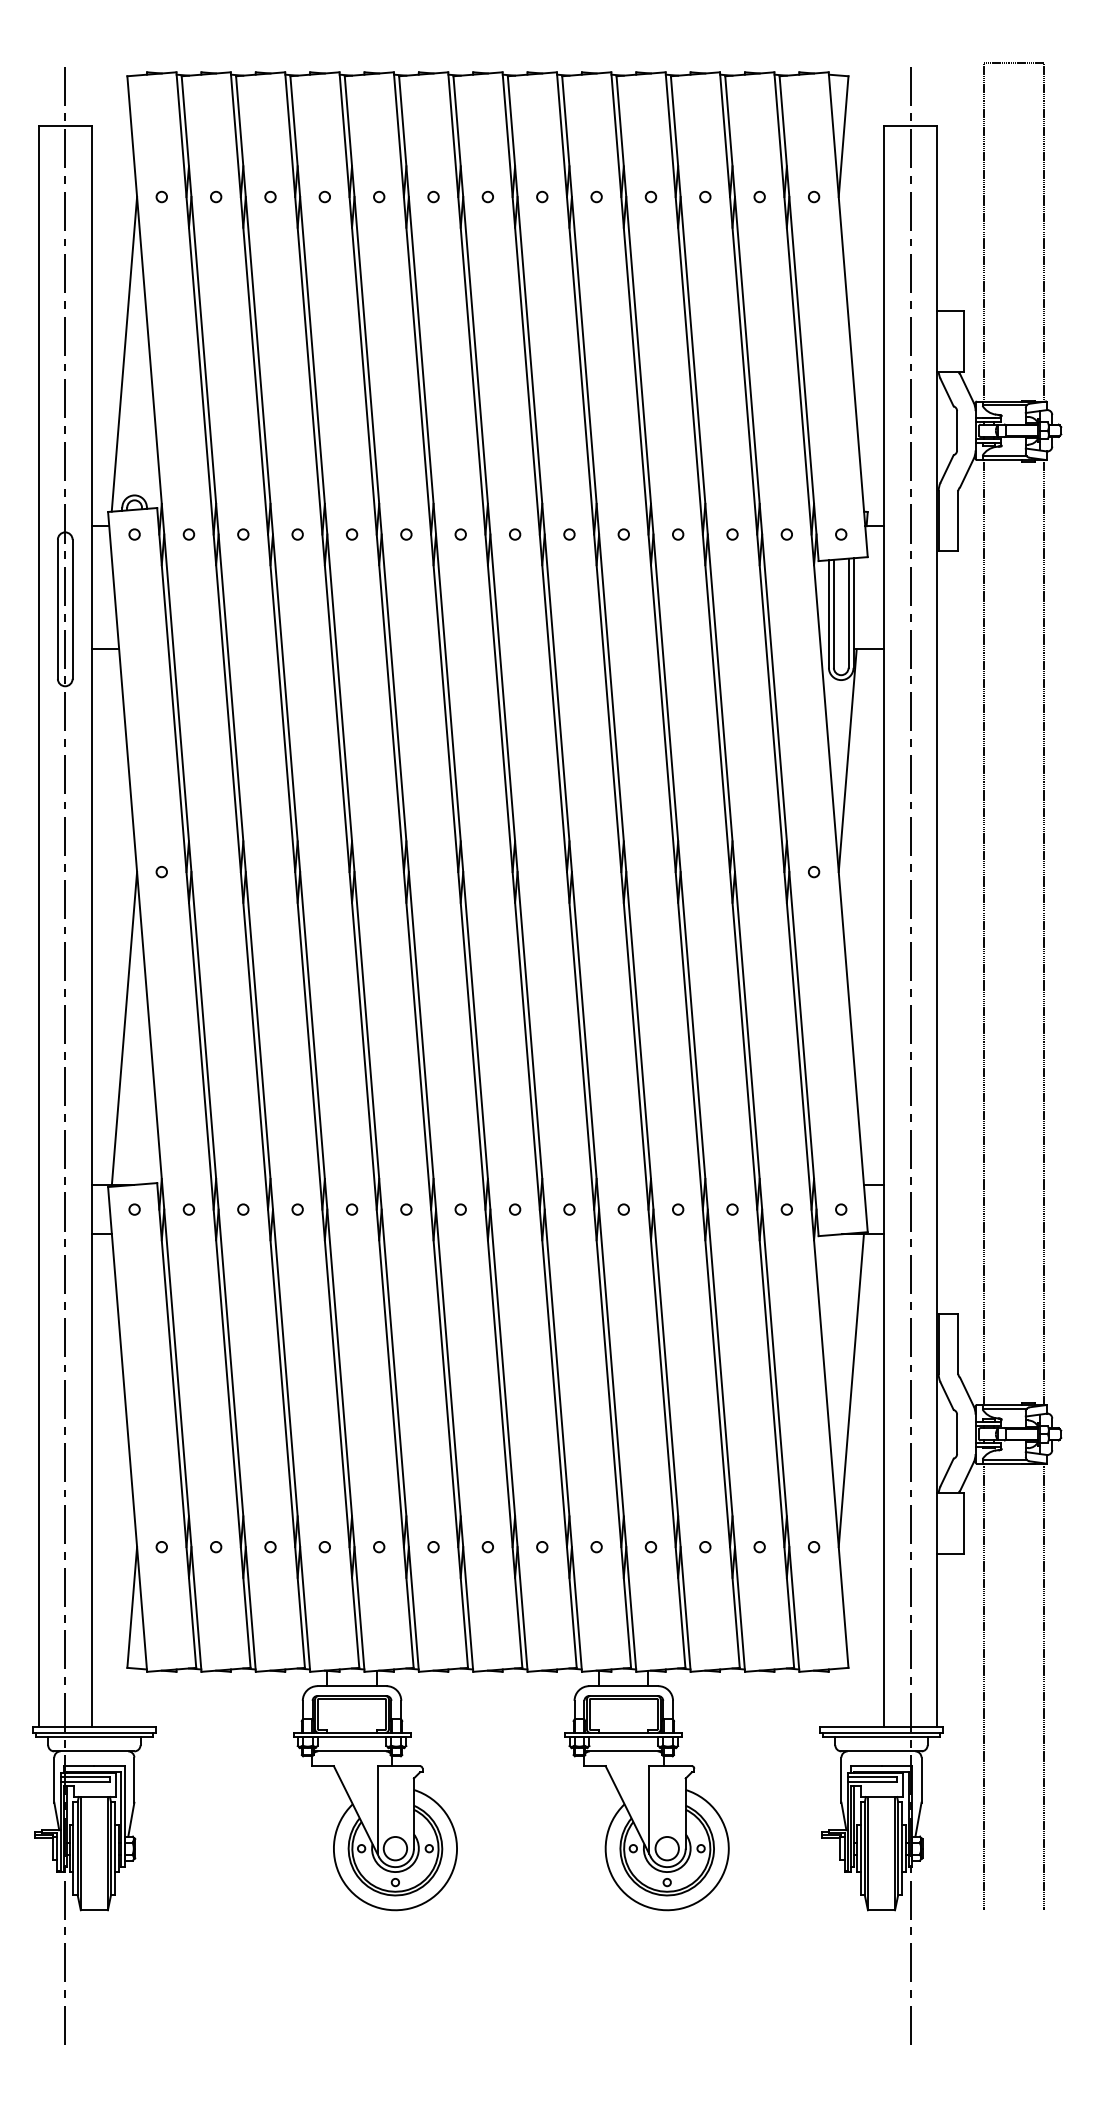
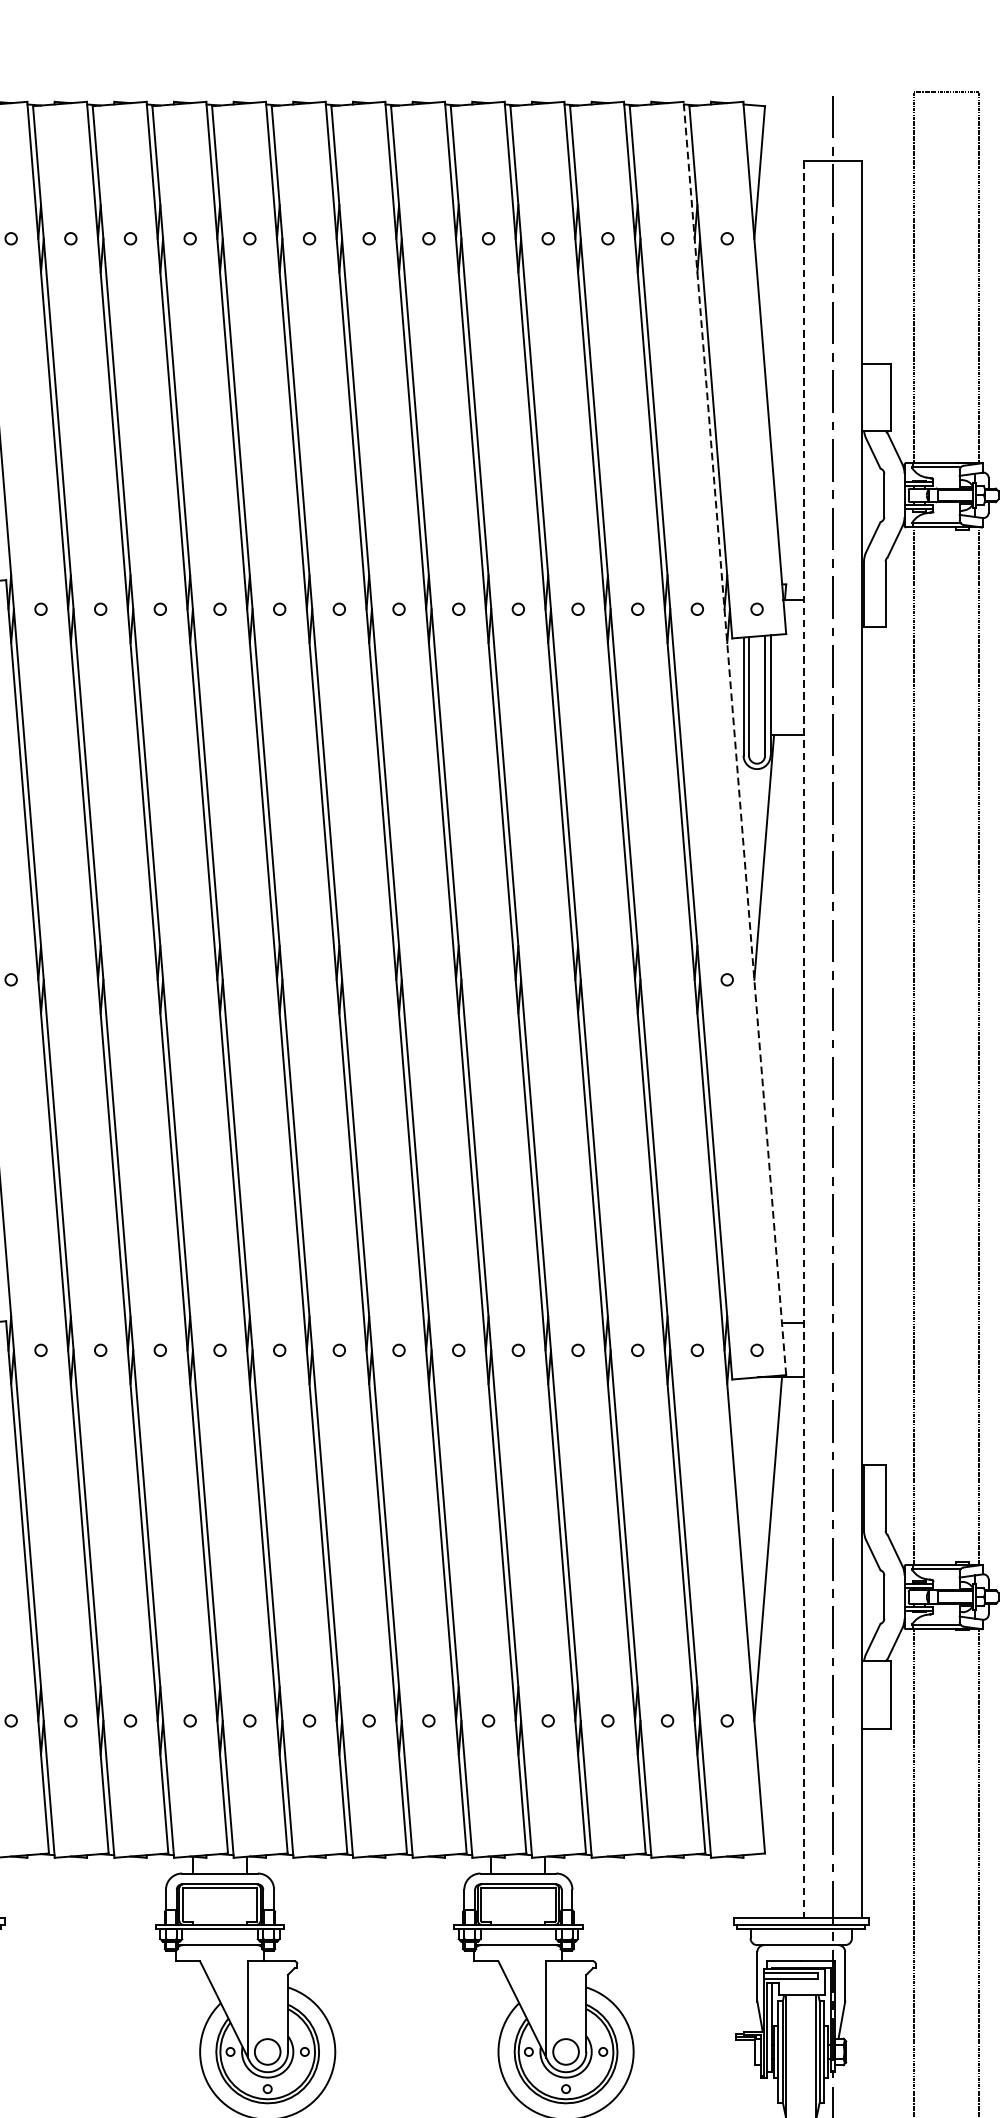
line: (821, 652) -> (735, 738), solid -> dashed
line: (884, 926) -> (804, 1039), solid -> dashed

